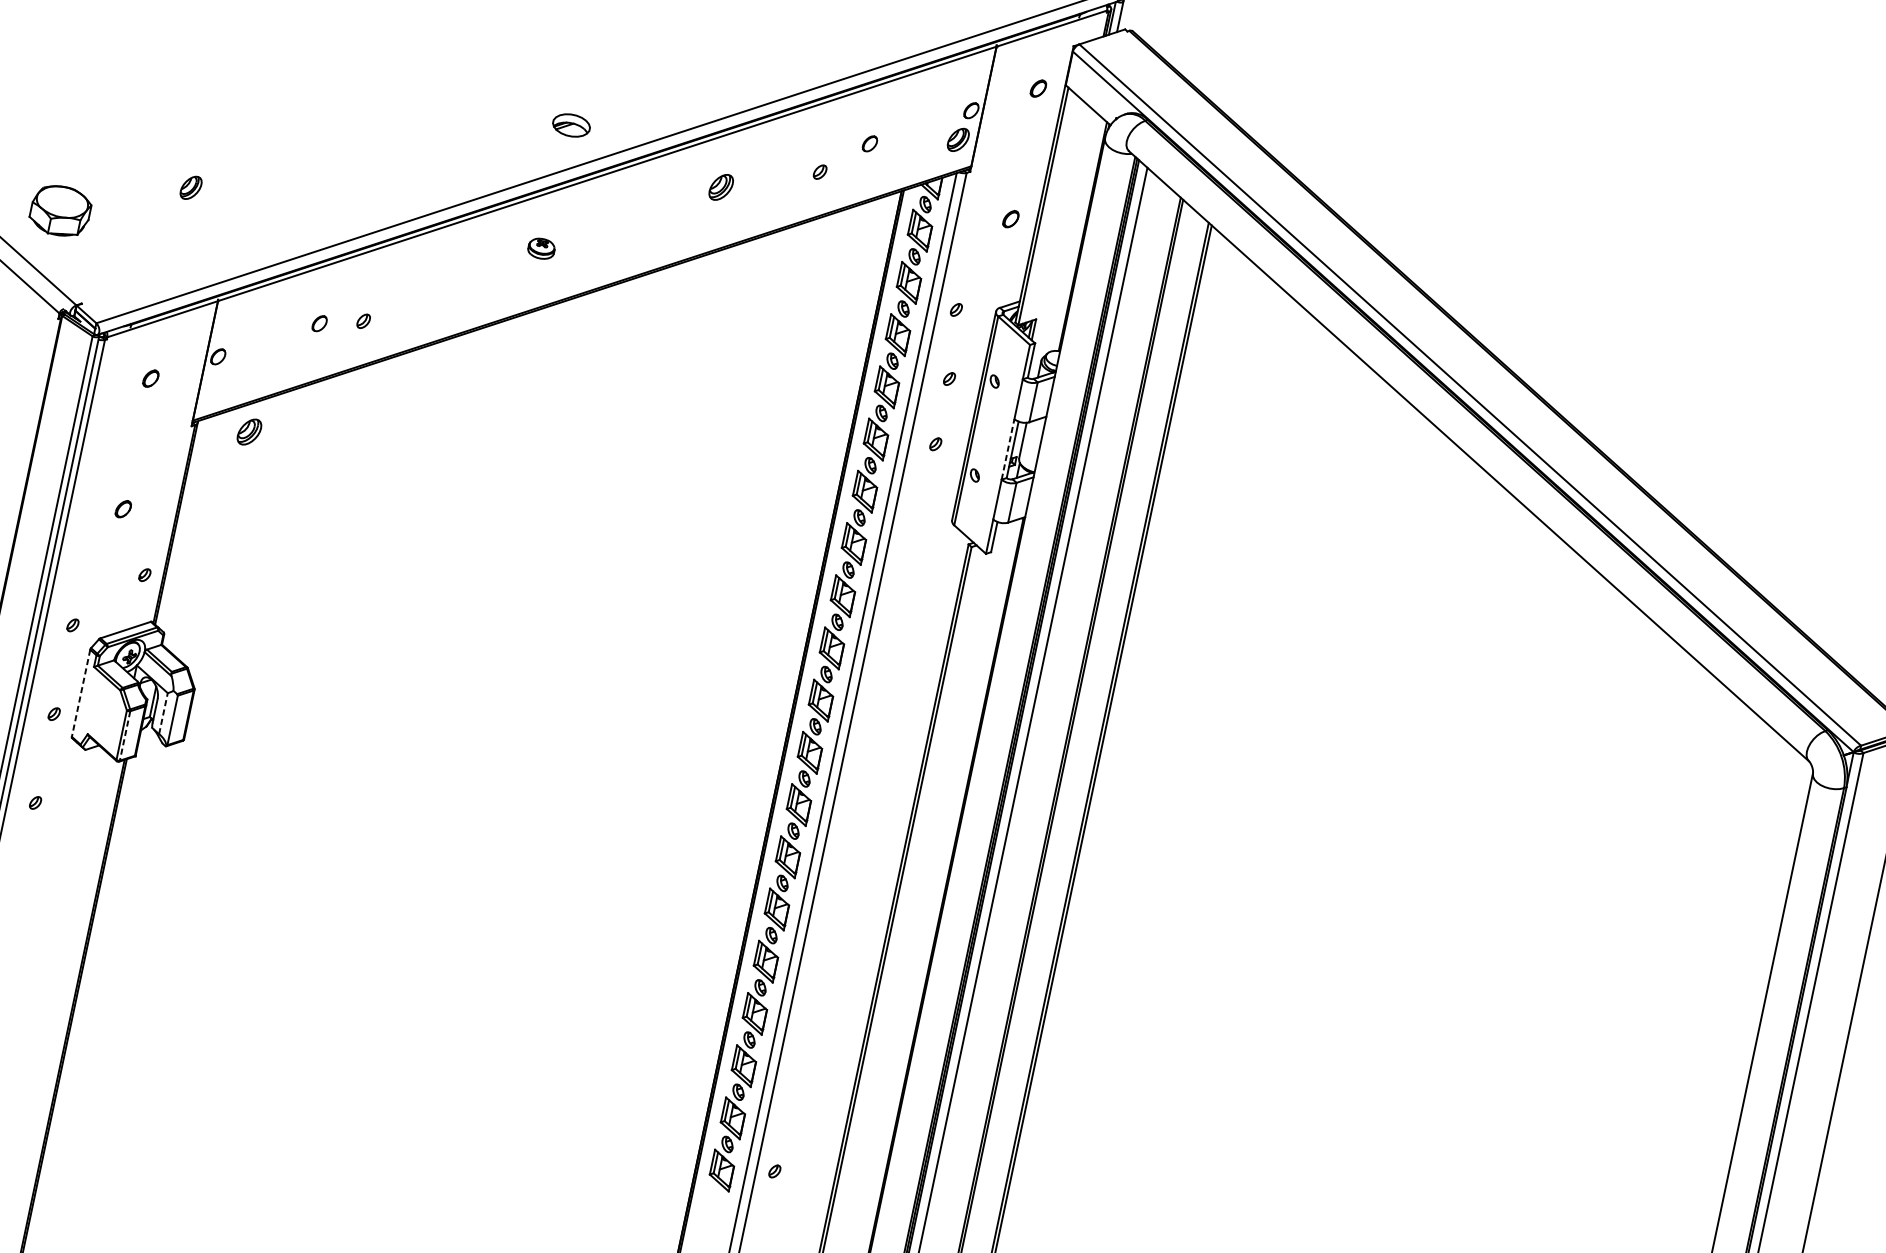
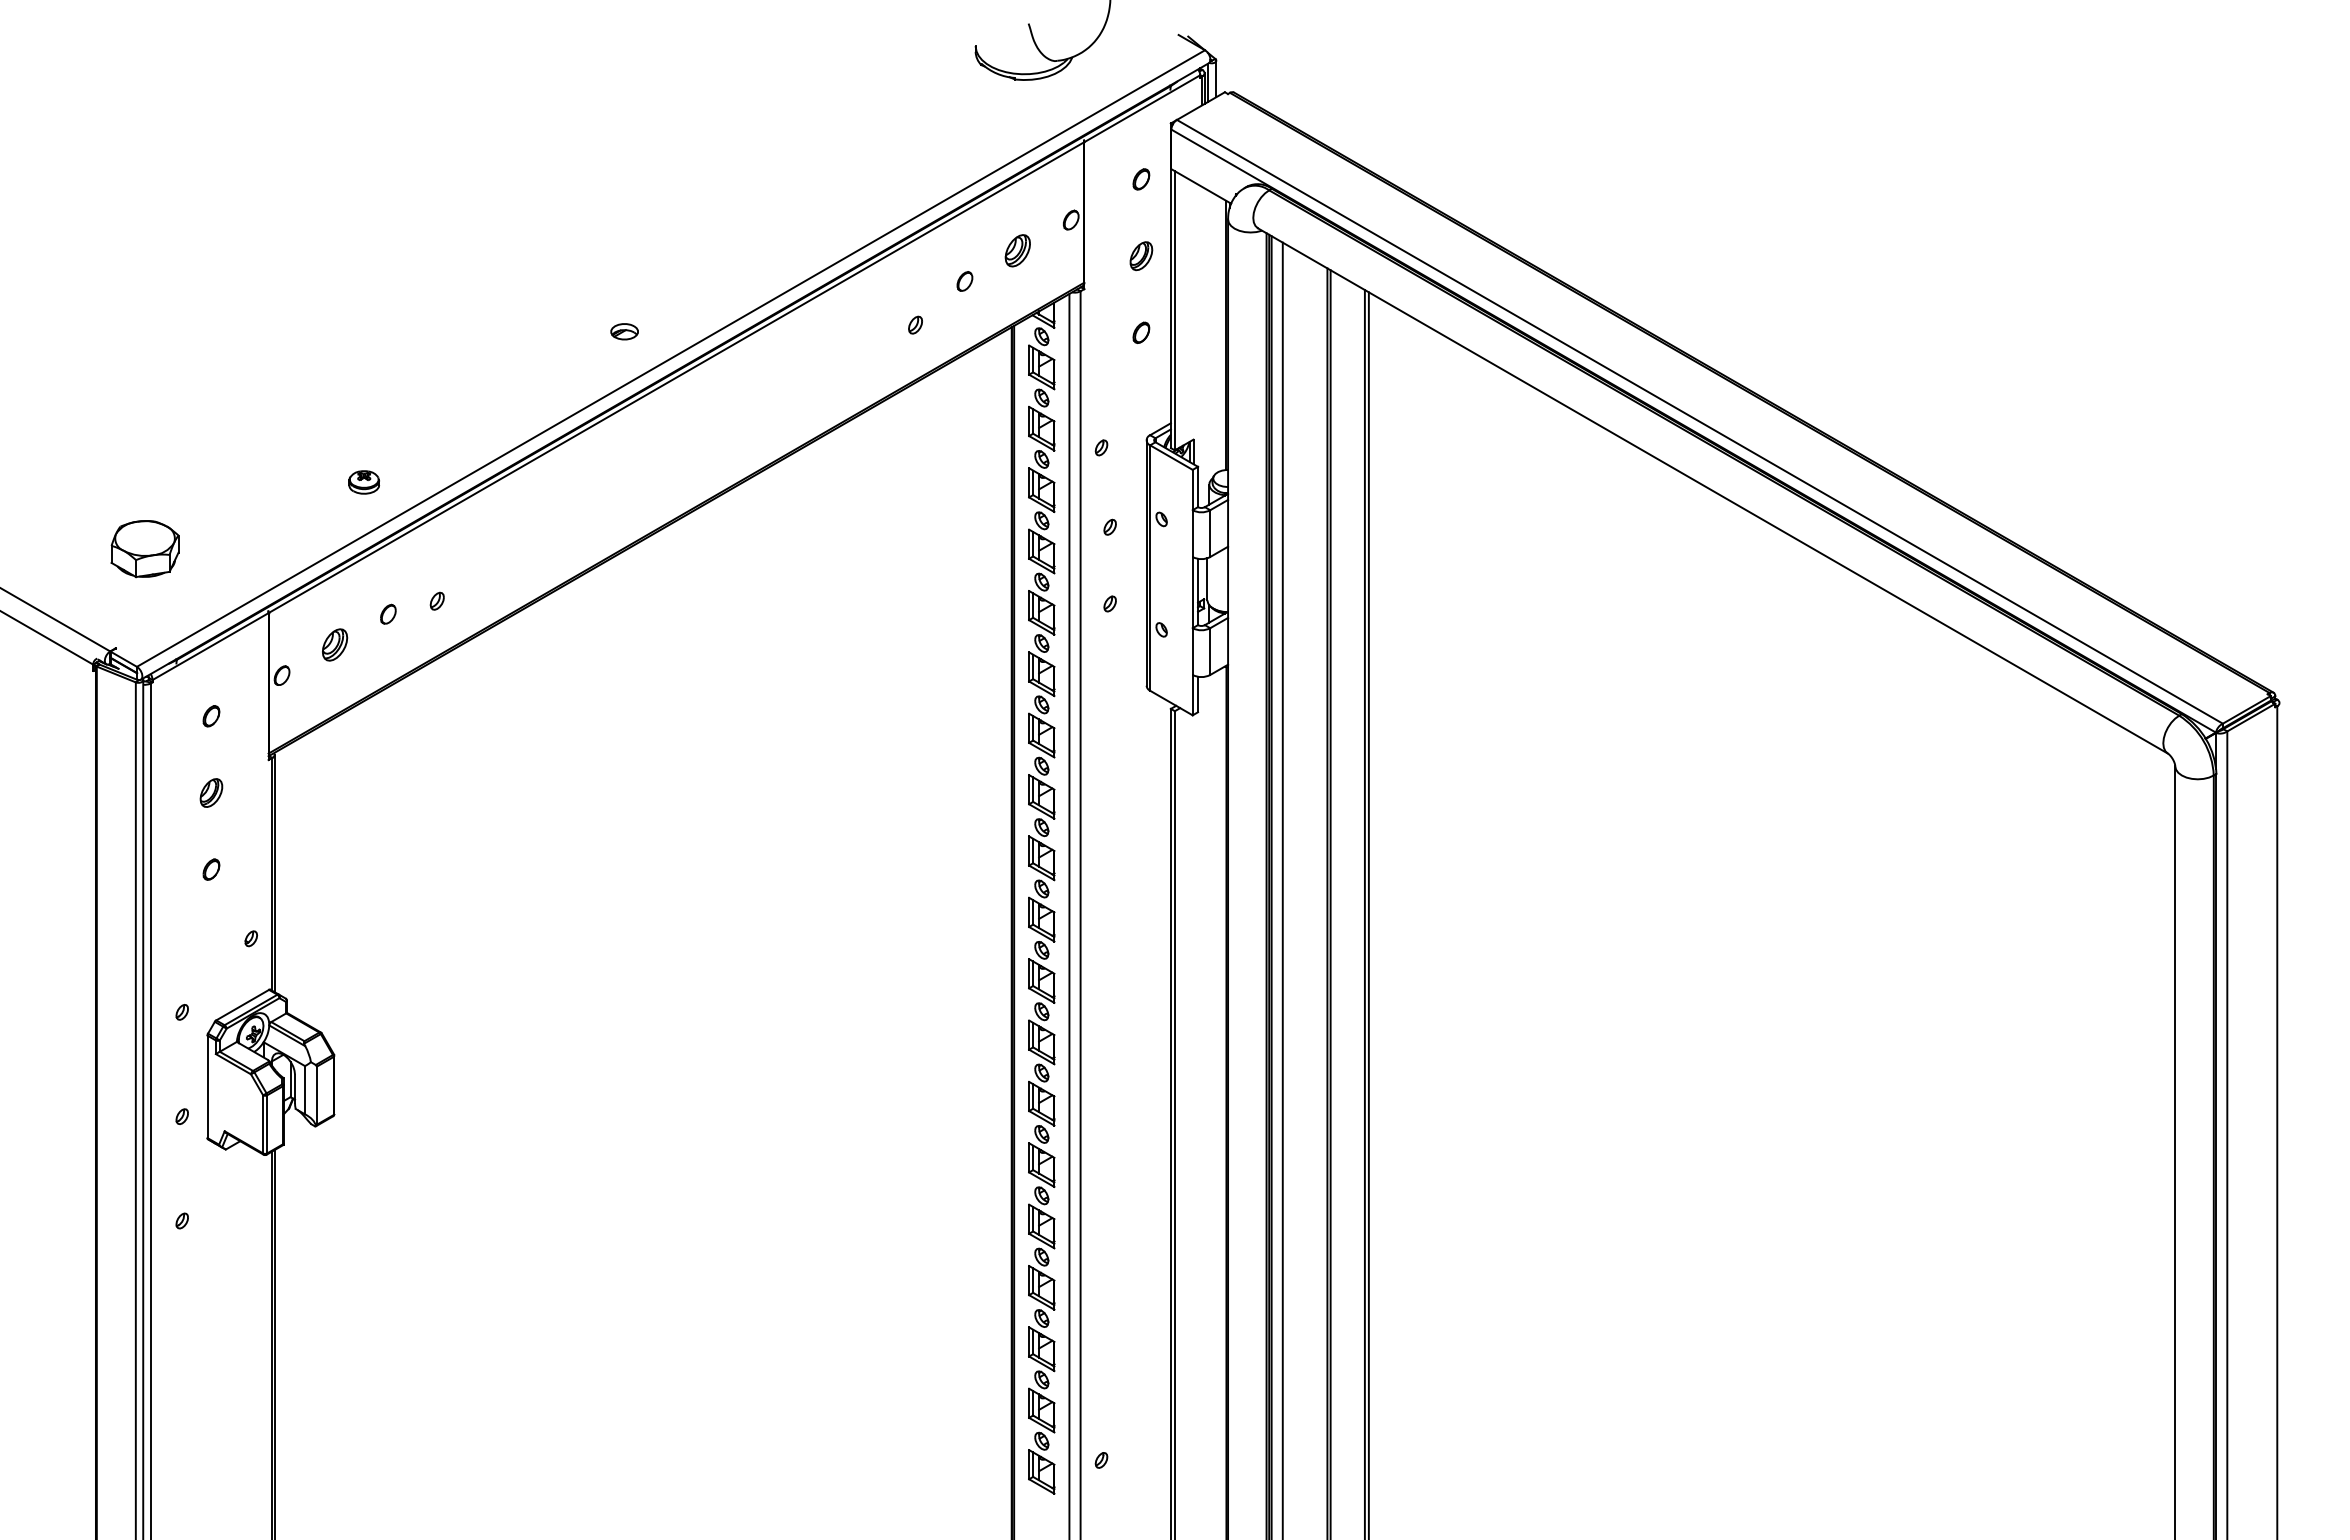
part: (571, 125) -> (624, 331), size x0.62
part: (958, 140) -> (1141, 256), moved
part: (191, 187) -> (211, 792), moved
part: (720, 187) -> (1017, 250), moved
part: (60, 211) -> (144, 549), moved
part: (540, 248) -> (363, 482), moved
part: (249, 431) -> (335, 644), moved
line: (1007, 449) -> (1192, 592), dashed -> solid
line: (80, 693) -> (207, 1087), dashed -> solid
line: (164, 713) -> (305, 1089), dashed -> solid
line: (125, 736) -> (267, 1124), dashed -> solid

